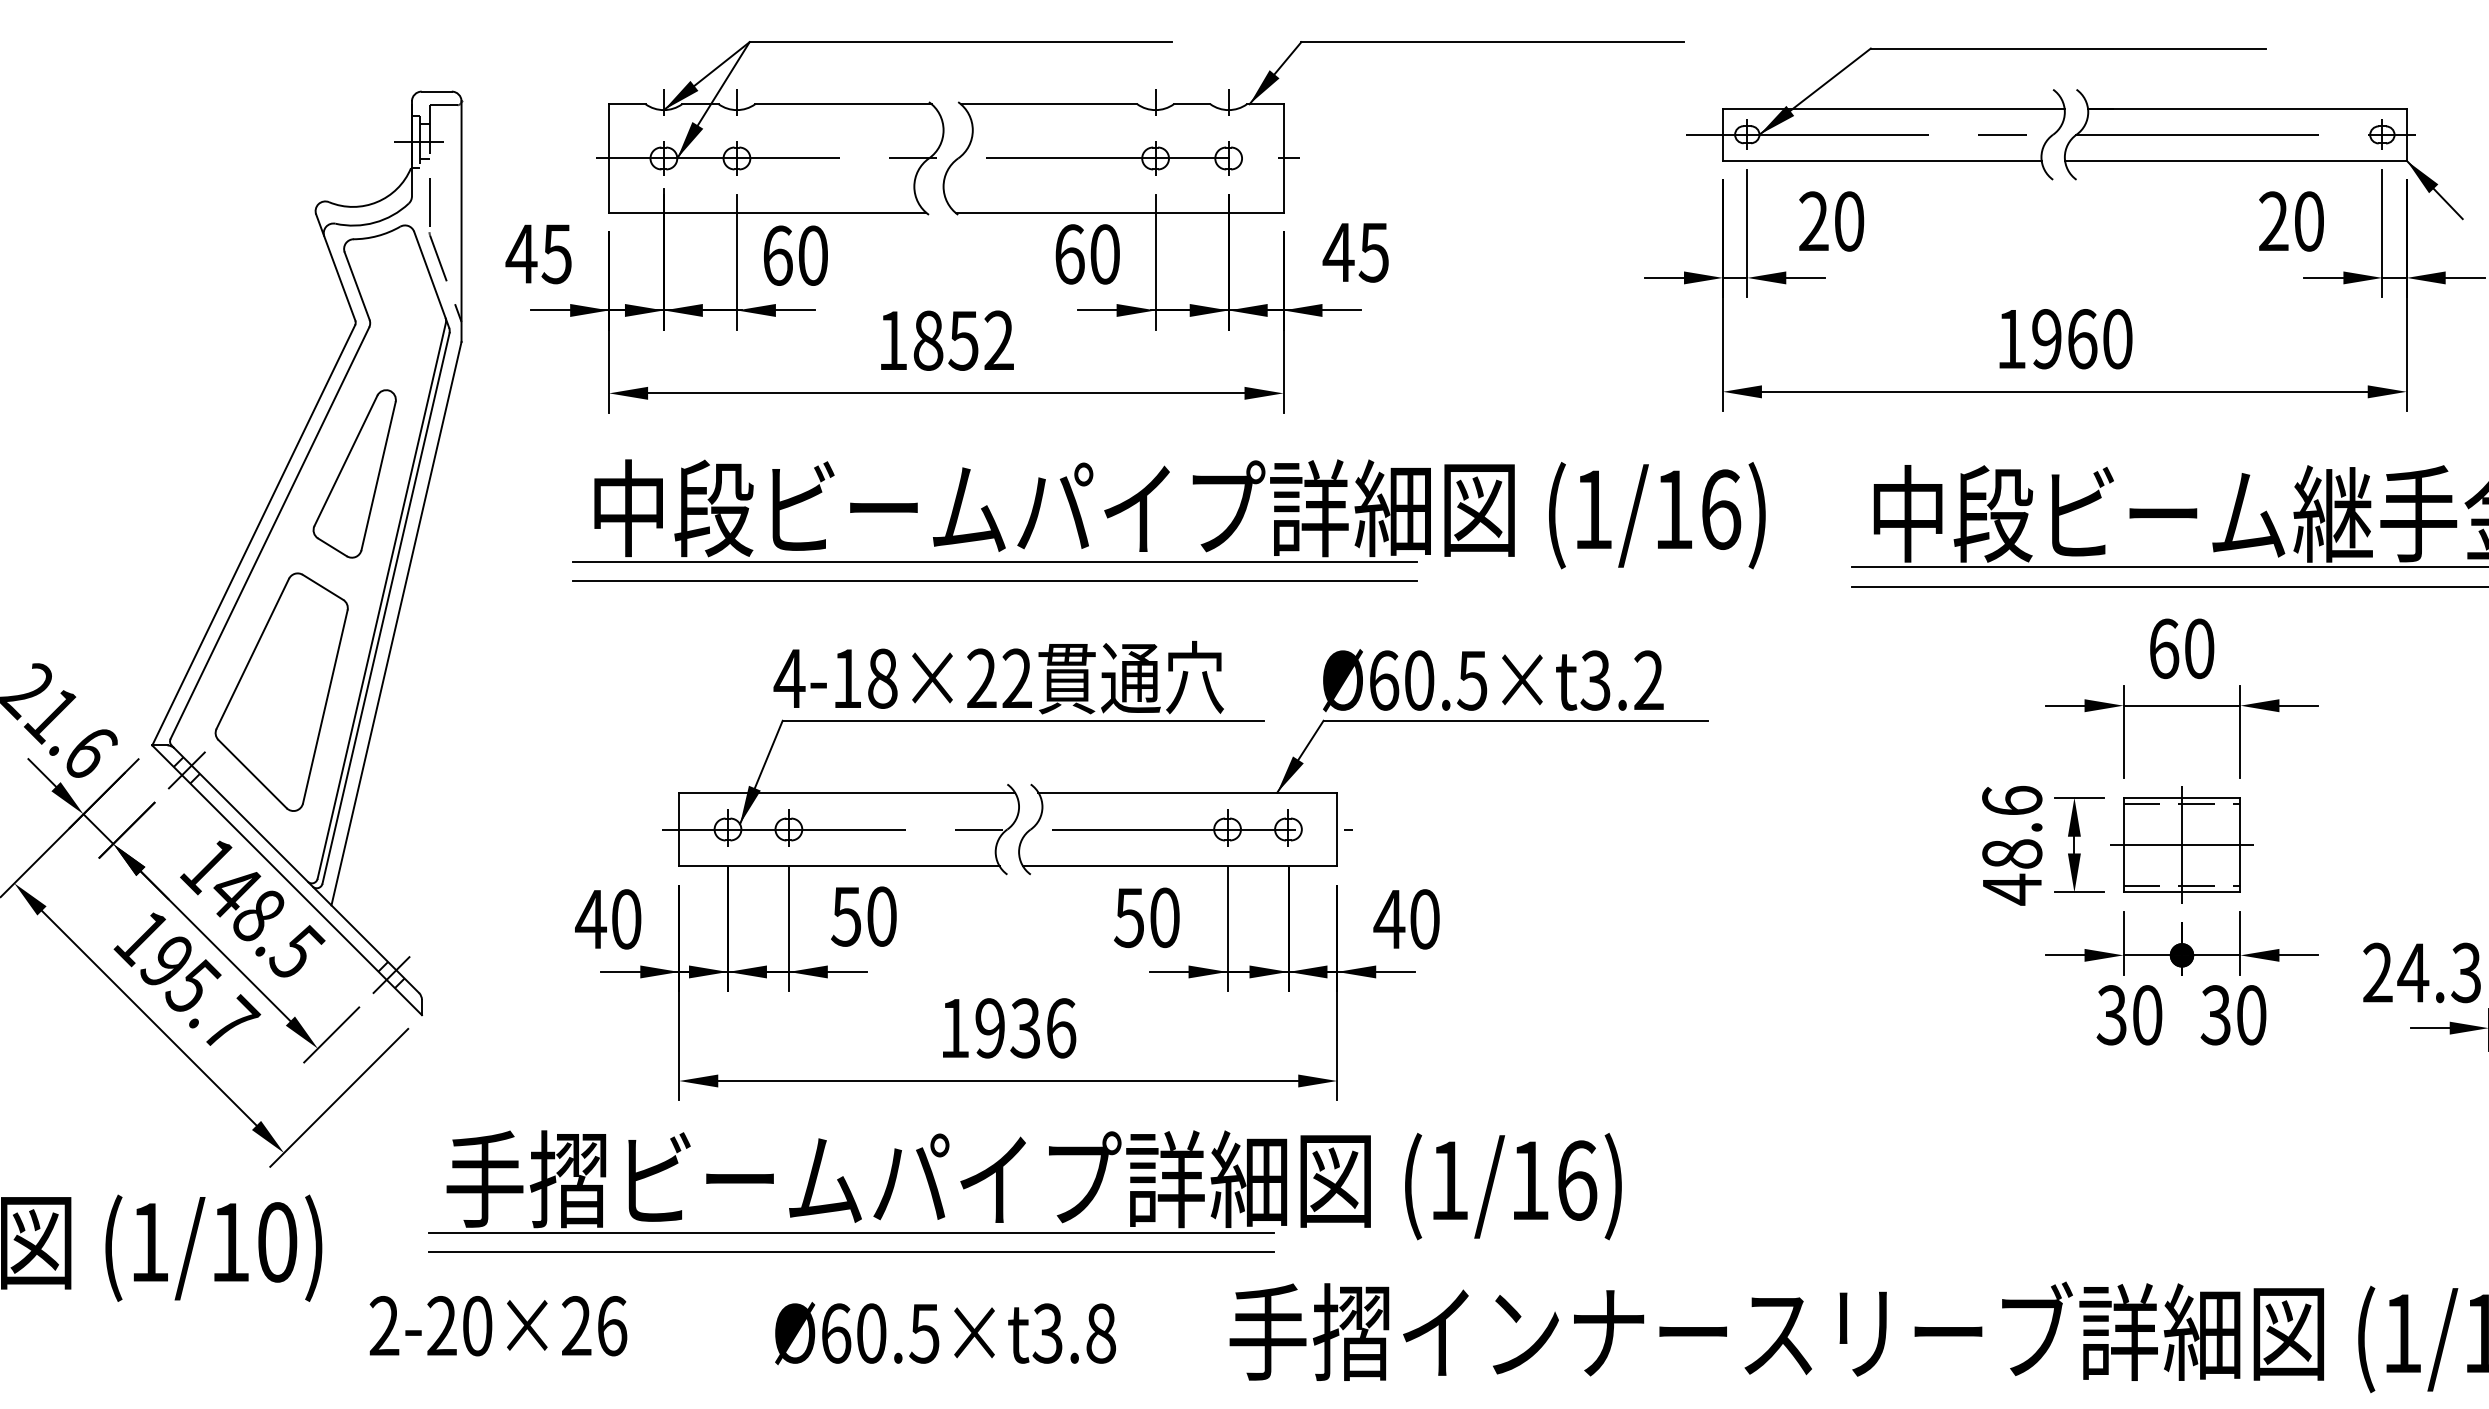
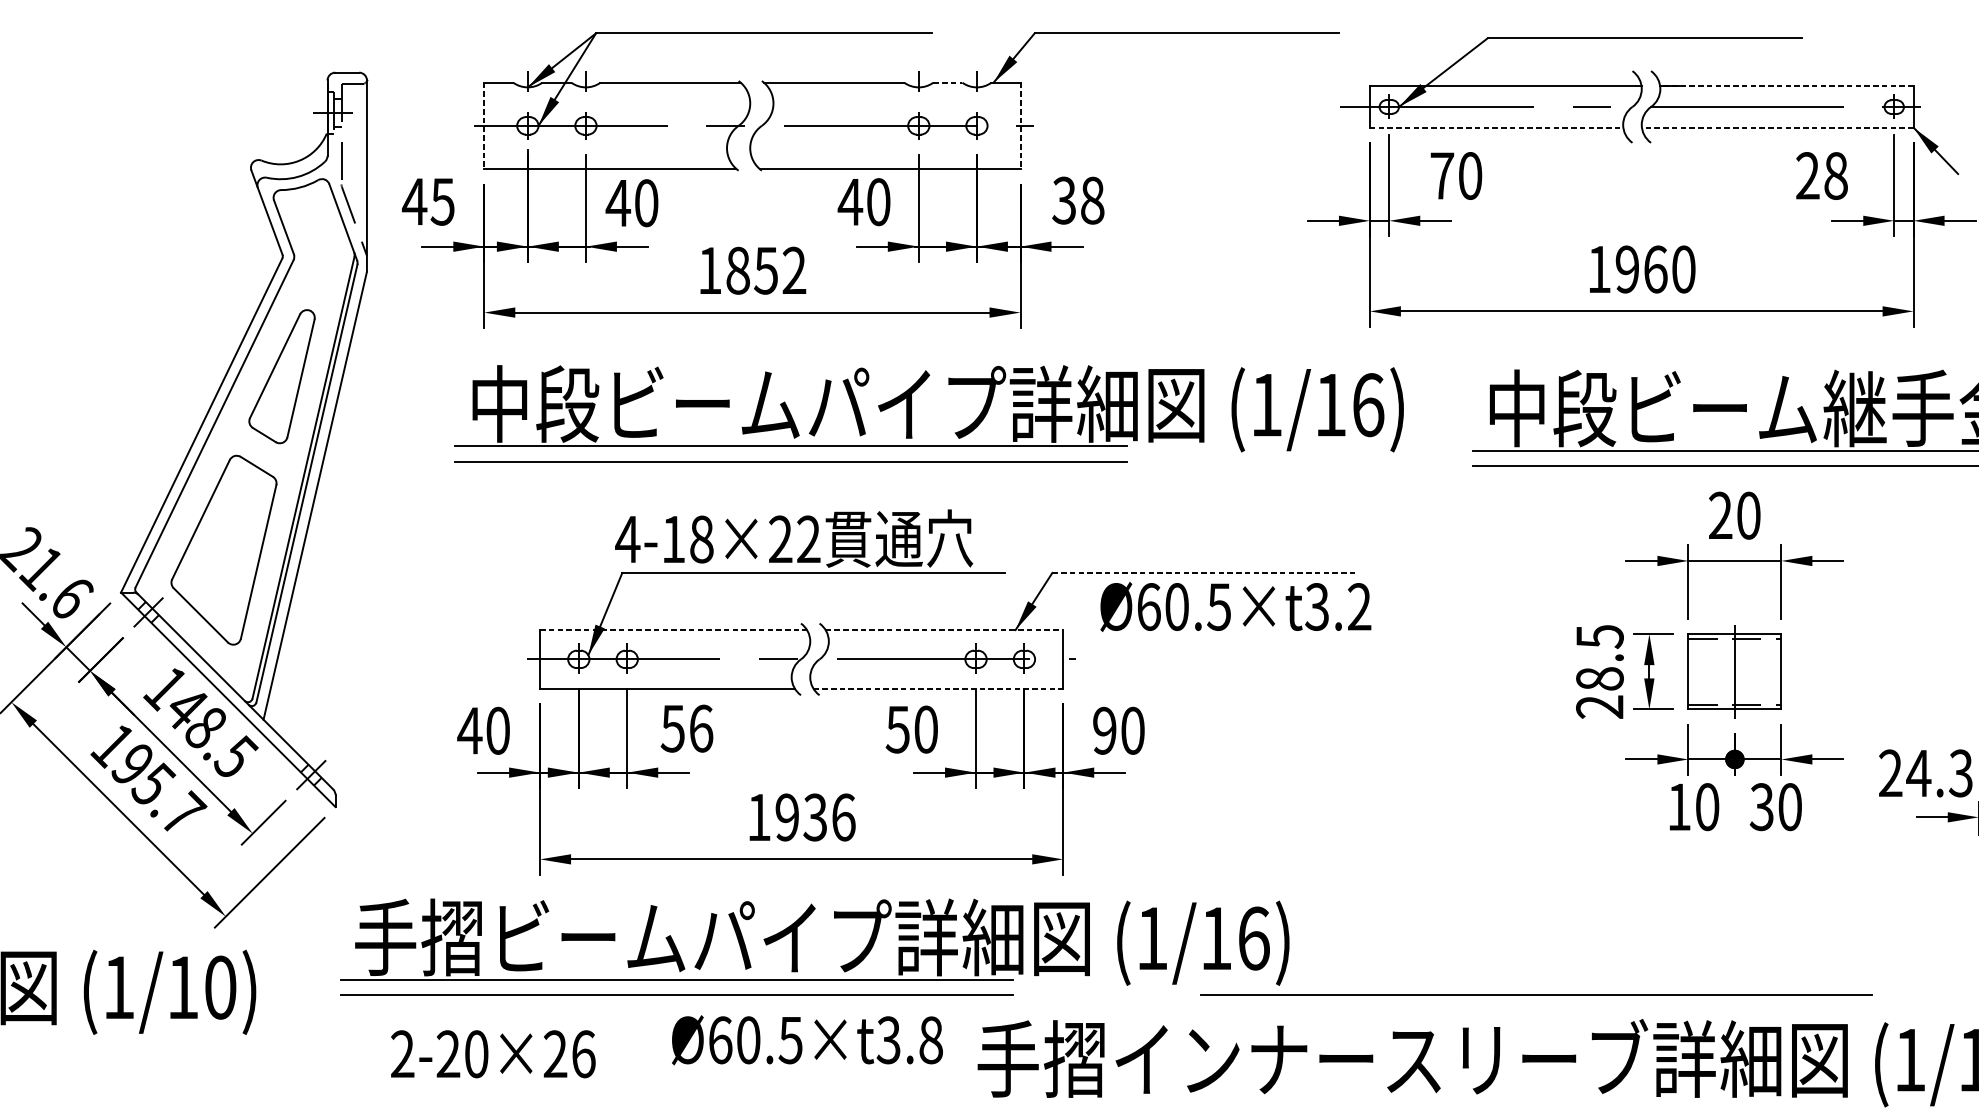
line: (1192, 104) -> (948, 82), solid -> dashed
line: (2246, 108) -> (1786, 86), solid -> dashed
line: (609, 158) -> (484, 125), solid -> dashed
line: (1283, 158) -> (1020, 125), solid -> dashed
line: (1882, 160) -> (1496, 127), solid -> dashed
line: (2235, 160) -> (1777, 127), solid -> dashed
text: (1813, 220) -> (1441, 175), 20 -> 70
text: (2309, 221) -> (1836, 175), 20 -> 28
text: (1355, 252) -> (1077, 200), 45 -> 38
text: (1069, 254) -> (850, 202), 60 -> 40
text: (777, 255) -> (618, 203), 60 -> 40
text: (2164, 648) -> (1720, 515), 60 -> 20
text: (1493, 680) -> (1235, 606), moved
line: (1516, 720) -> (1205, 572), solid -> dashed
line: (847, 792) -> (673, 629), solid -> dashed
line: (1188, 792) -> (944, 629), solid -> dashed
text: (2012, 845) -> (1600, 672), 48.6 -> 28.5
line: (2181, 845) -> (1734, 672), removed
line: (1180, 866) -> (938, 688), solid -> dashed
text: (882, 916) -> (701, 728), 50 -> 56
text: (1389, 919) -> (1104, 730), 40 -> 90
text: (2111, 1015) -> (1678, 807), 30 -> 10
line: (1932, 1251) -> (1536, 994), added
text: (498, 1326) -> (493, 1054), moved
text: (945, 1333) -> (807, 1040), moved

